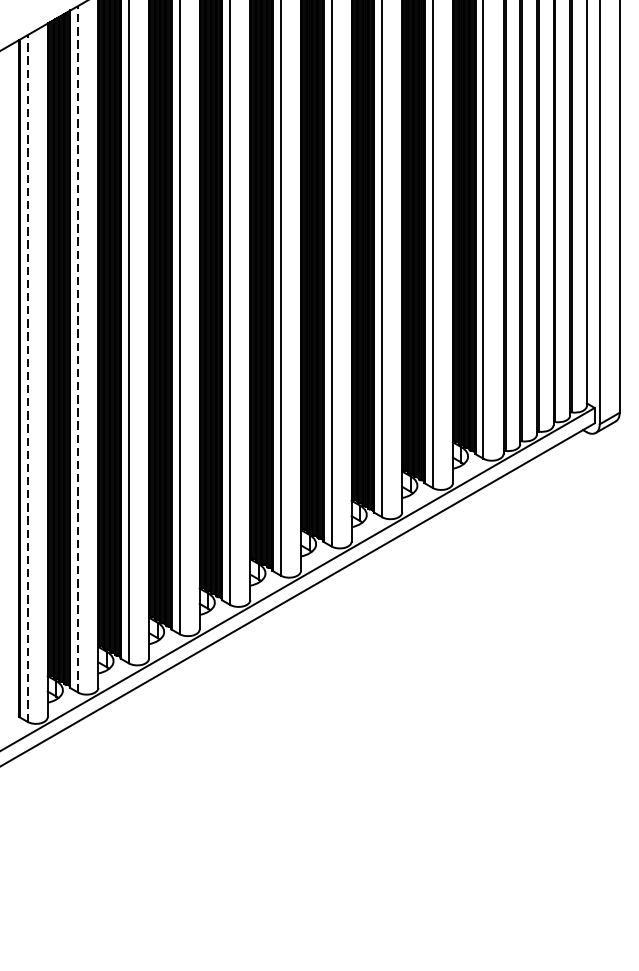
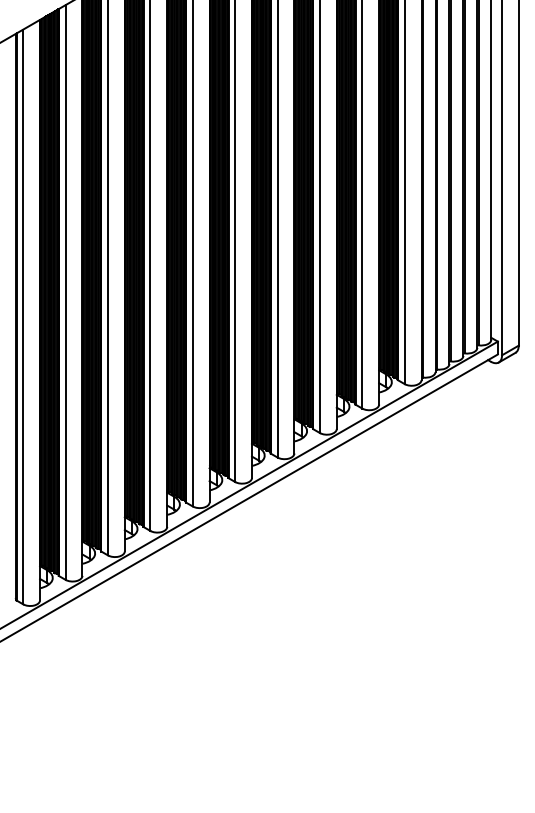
line: (78, 349) -> (65, 292), dashed -> solid
line: (27, 377) -> (23, 316), dashed -> solid

